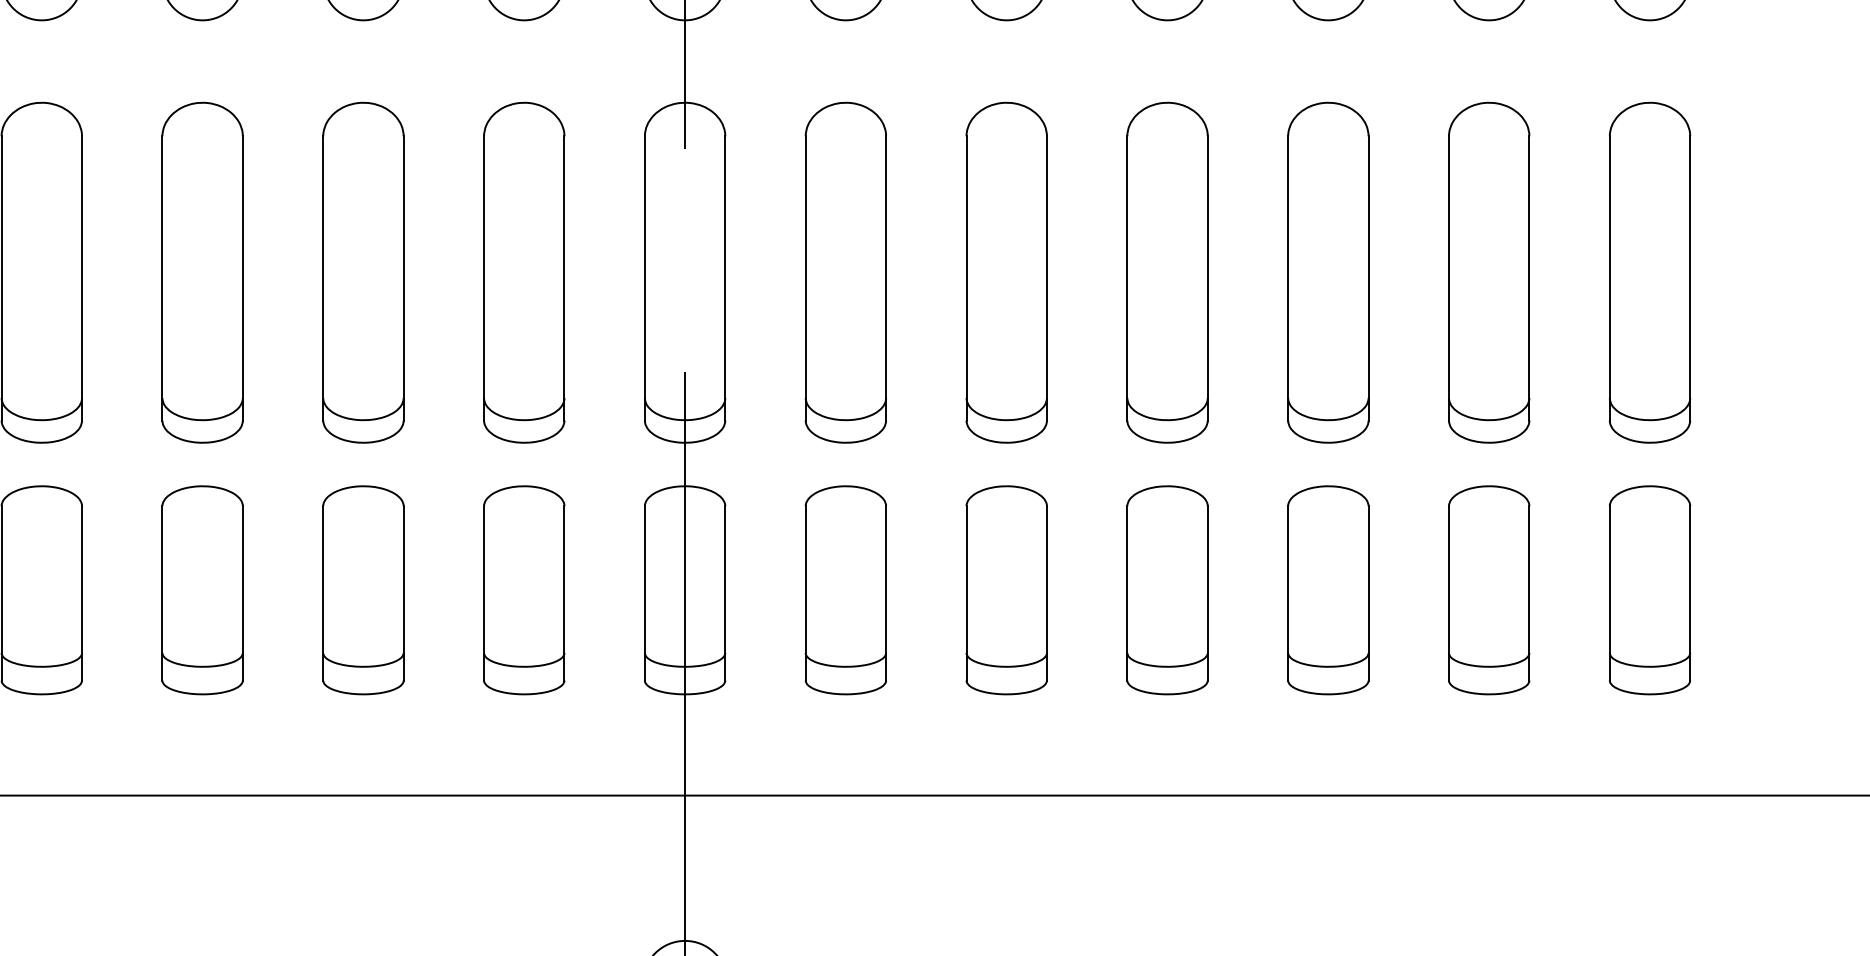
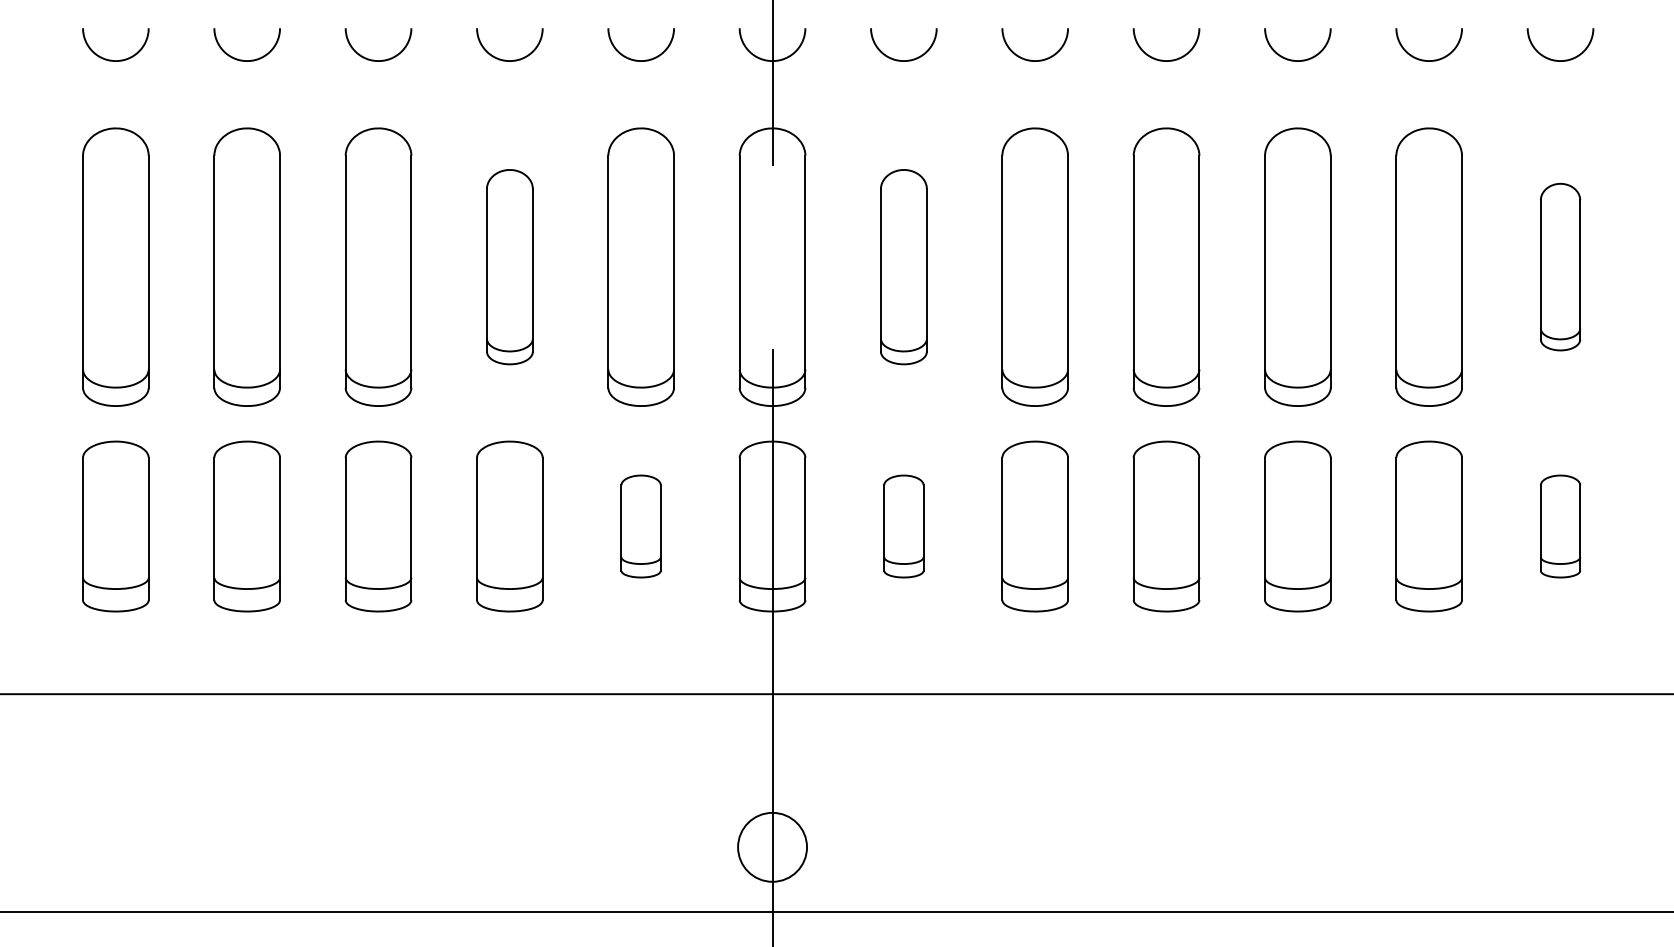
part: (362, 271) -> (509, 266), size x0.7
part: (845, 271) -> (903, 266), size x0.7
part: (1649, 271) -> (1560, 266), size x0.6
part: (523, 590) -> (640, 526), size x0.6
part: (845, 590) -> (903, 526), size x0.6
part: (1649, 590) -> (1560, 526), size x0.6

